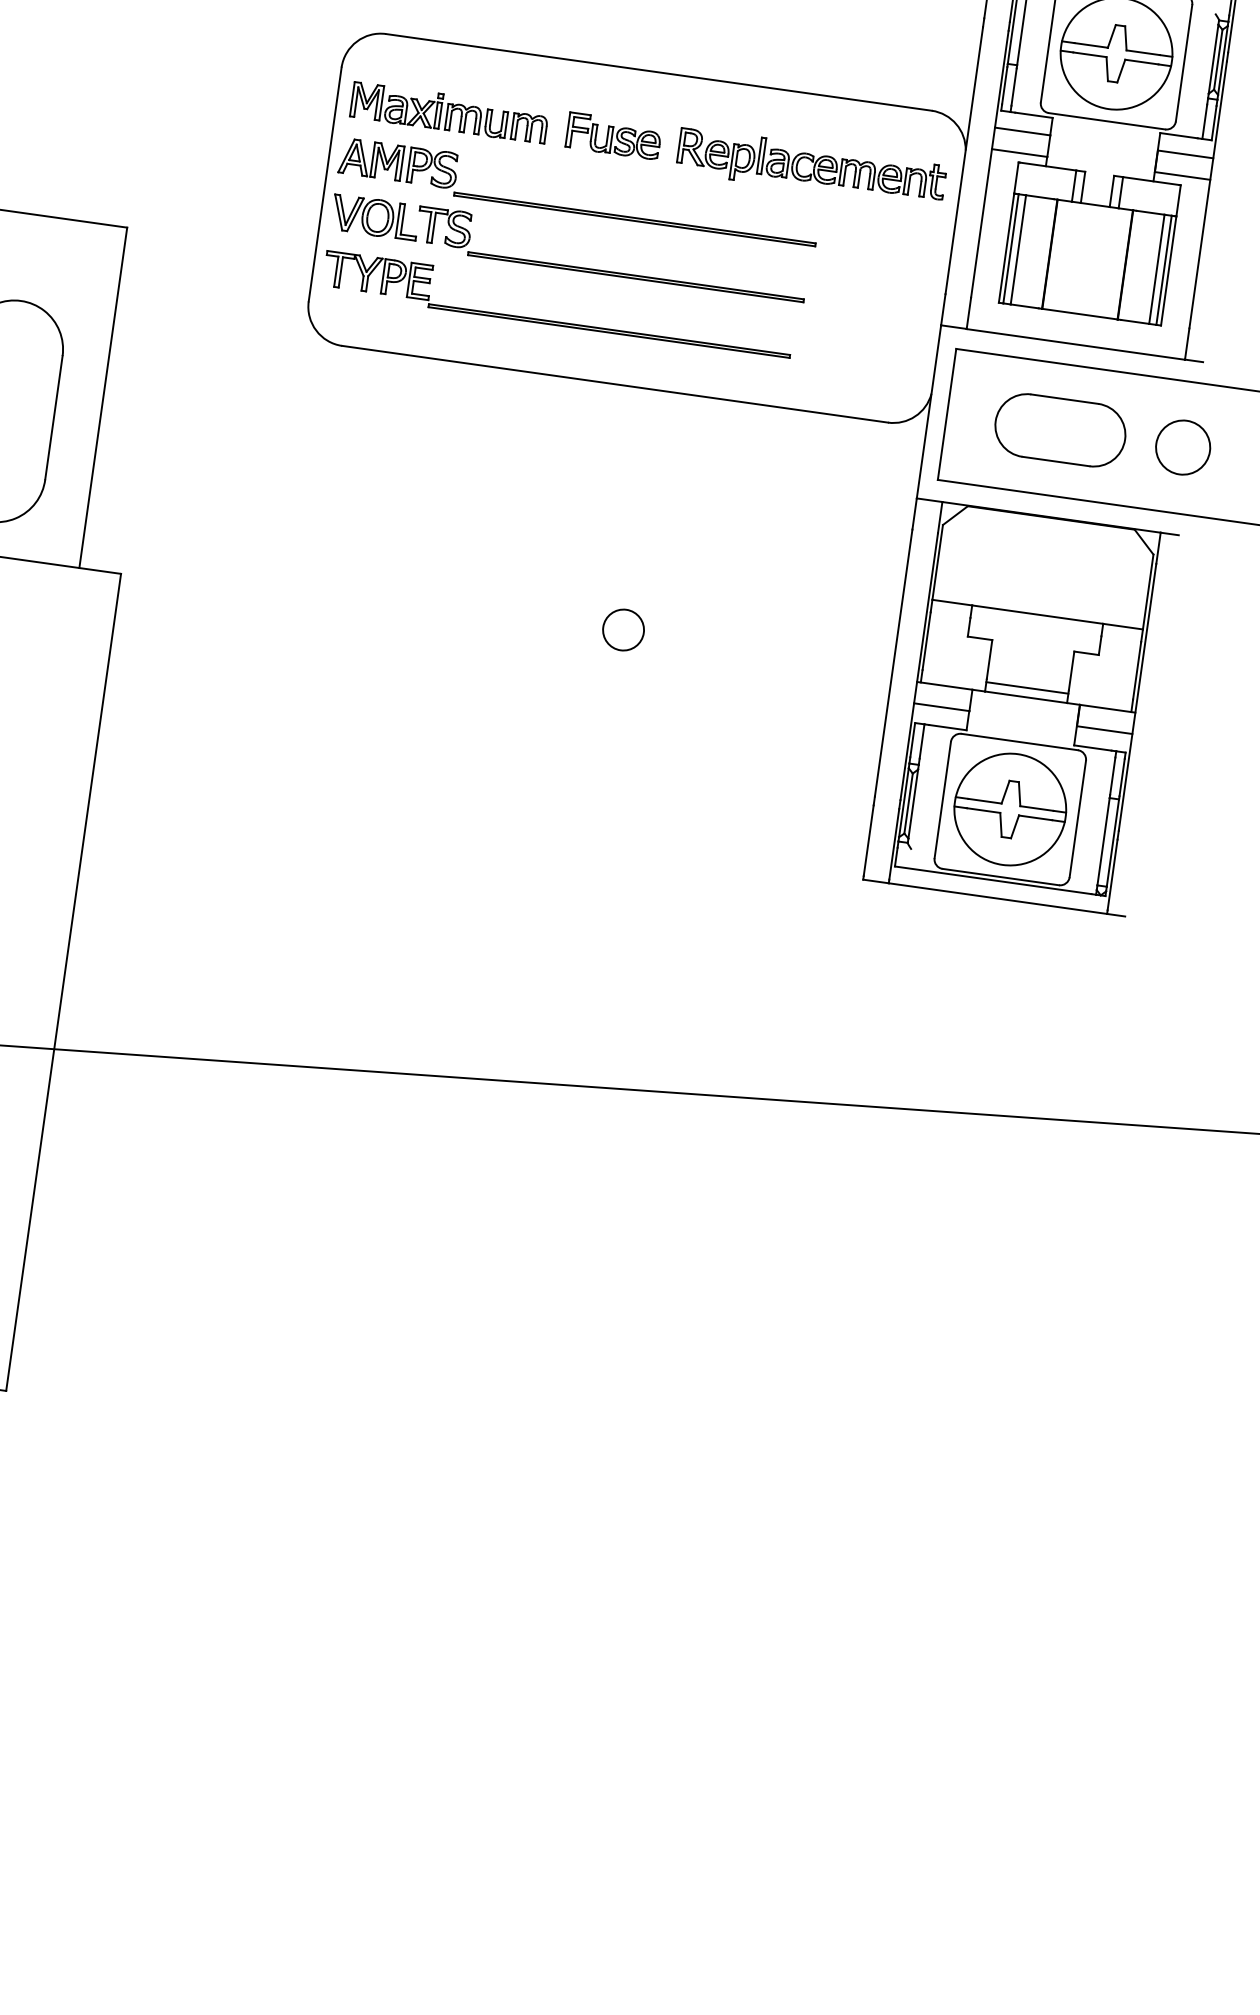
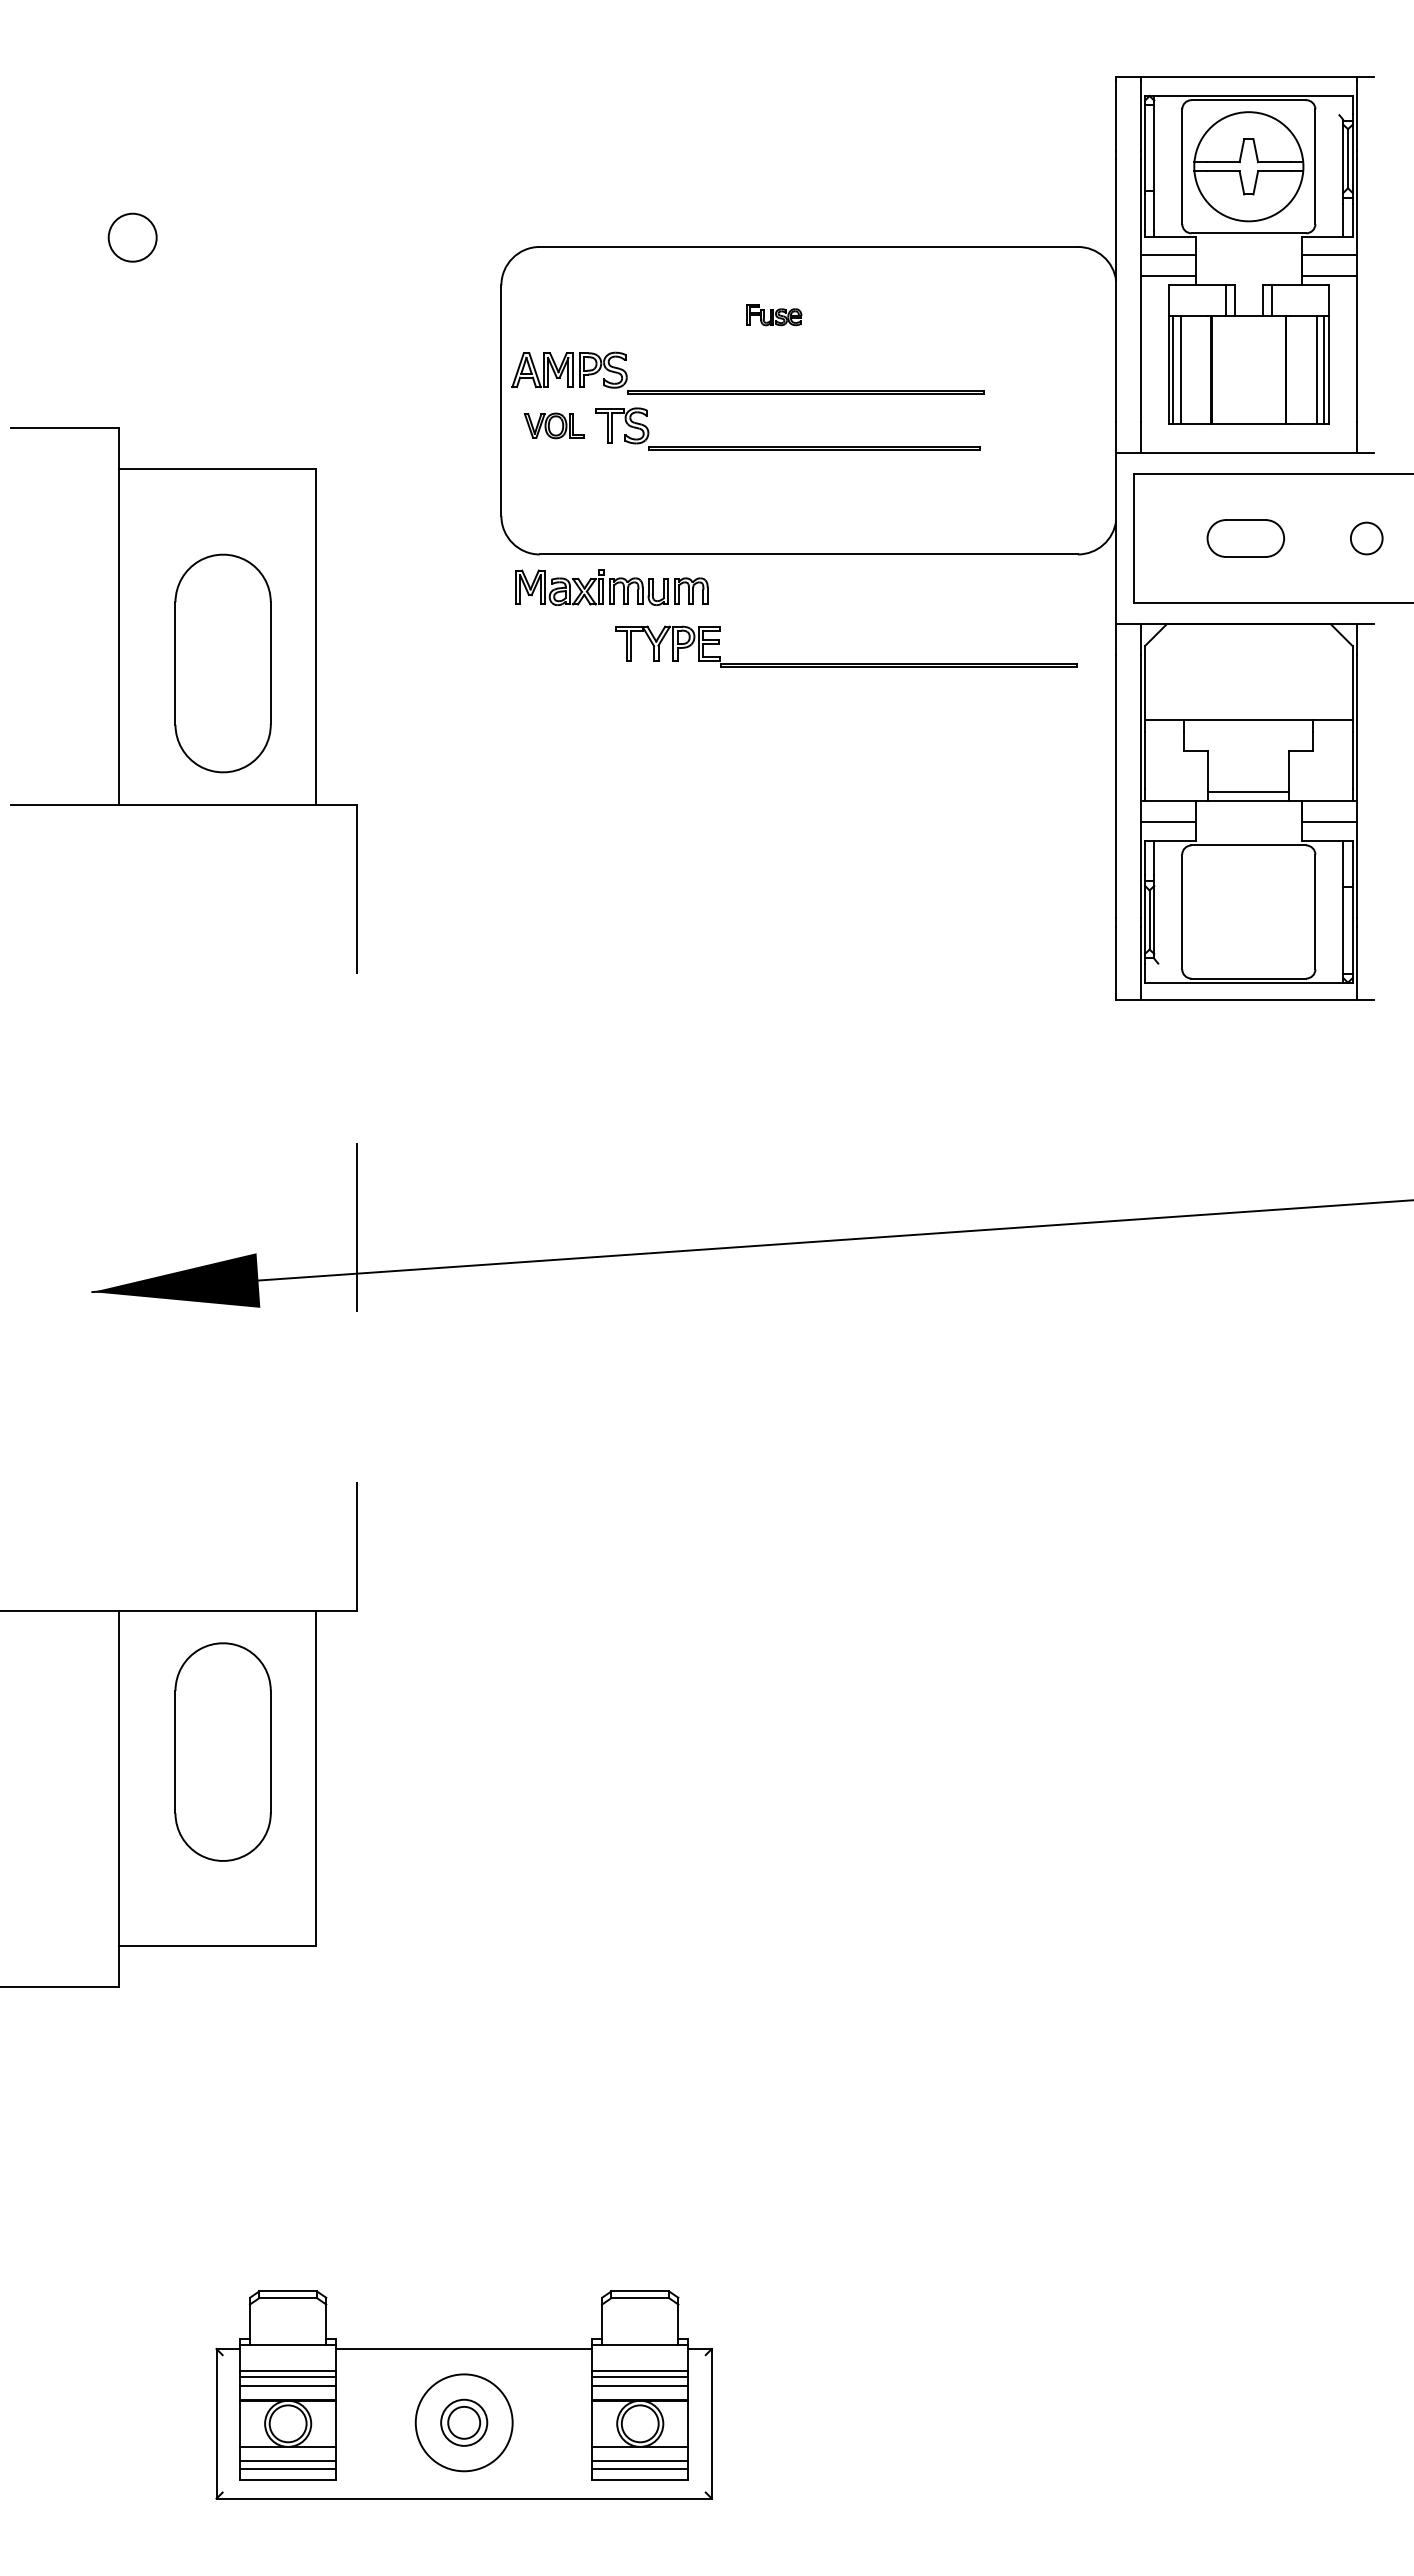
part: (449, 112) -> (611, 587), moved
part: (614, 135) -> (774, 314), size x0.6
part: (811, 167) -> (969, 318), removed
part: (374, 217) -> (553, 425), size x0.7
part: (556, 321) -> (846, 663), moved
part: (1060, 430) -> (1245, 538), size x0.6
circle: (1182, 447) -> (1366, 538), size x0.6
circle: (623, 629) -> (850, 790), removed
part: (1010, 808) -> (1248, 911), removed
line: (63, 982) -> (356, 1207), solid -> dashed

